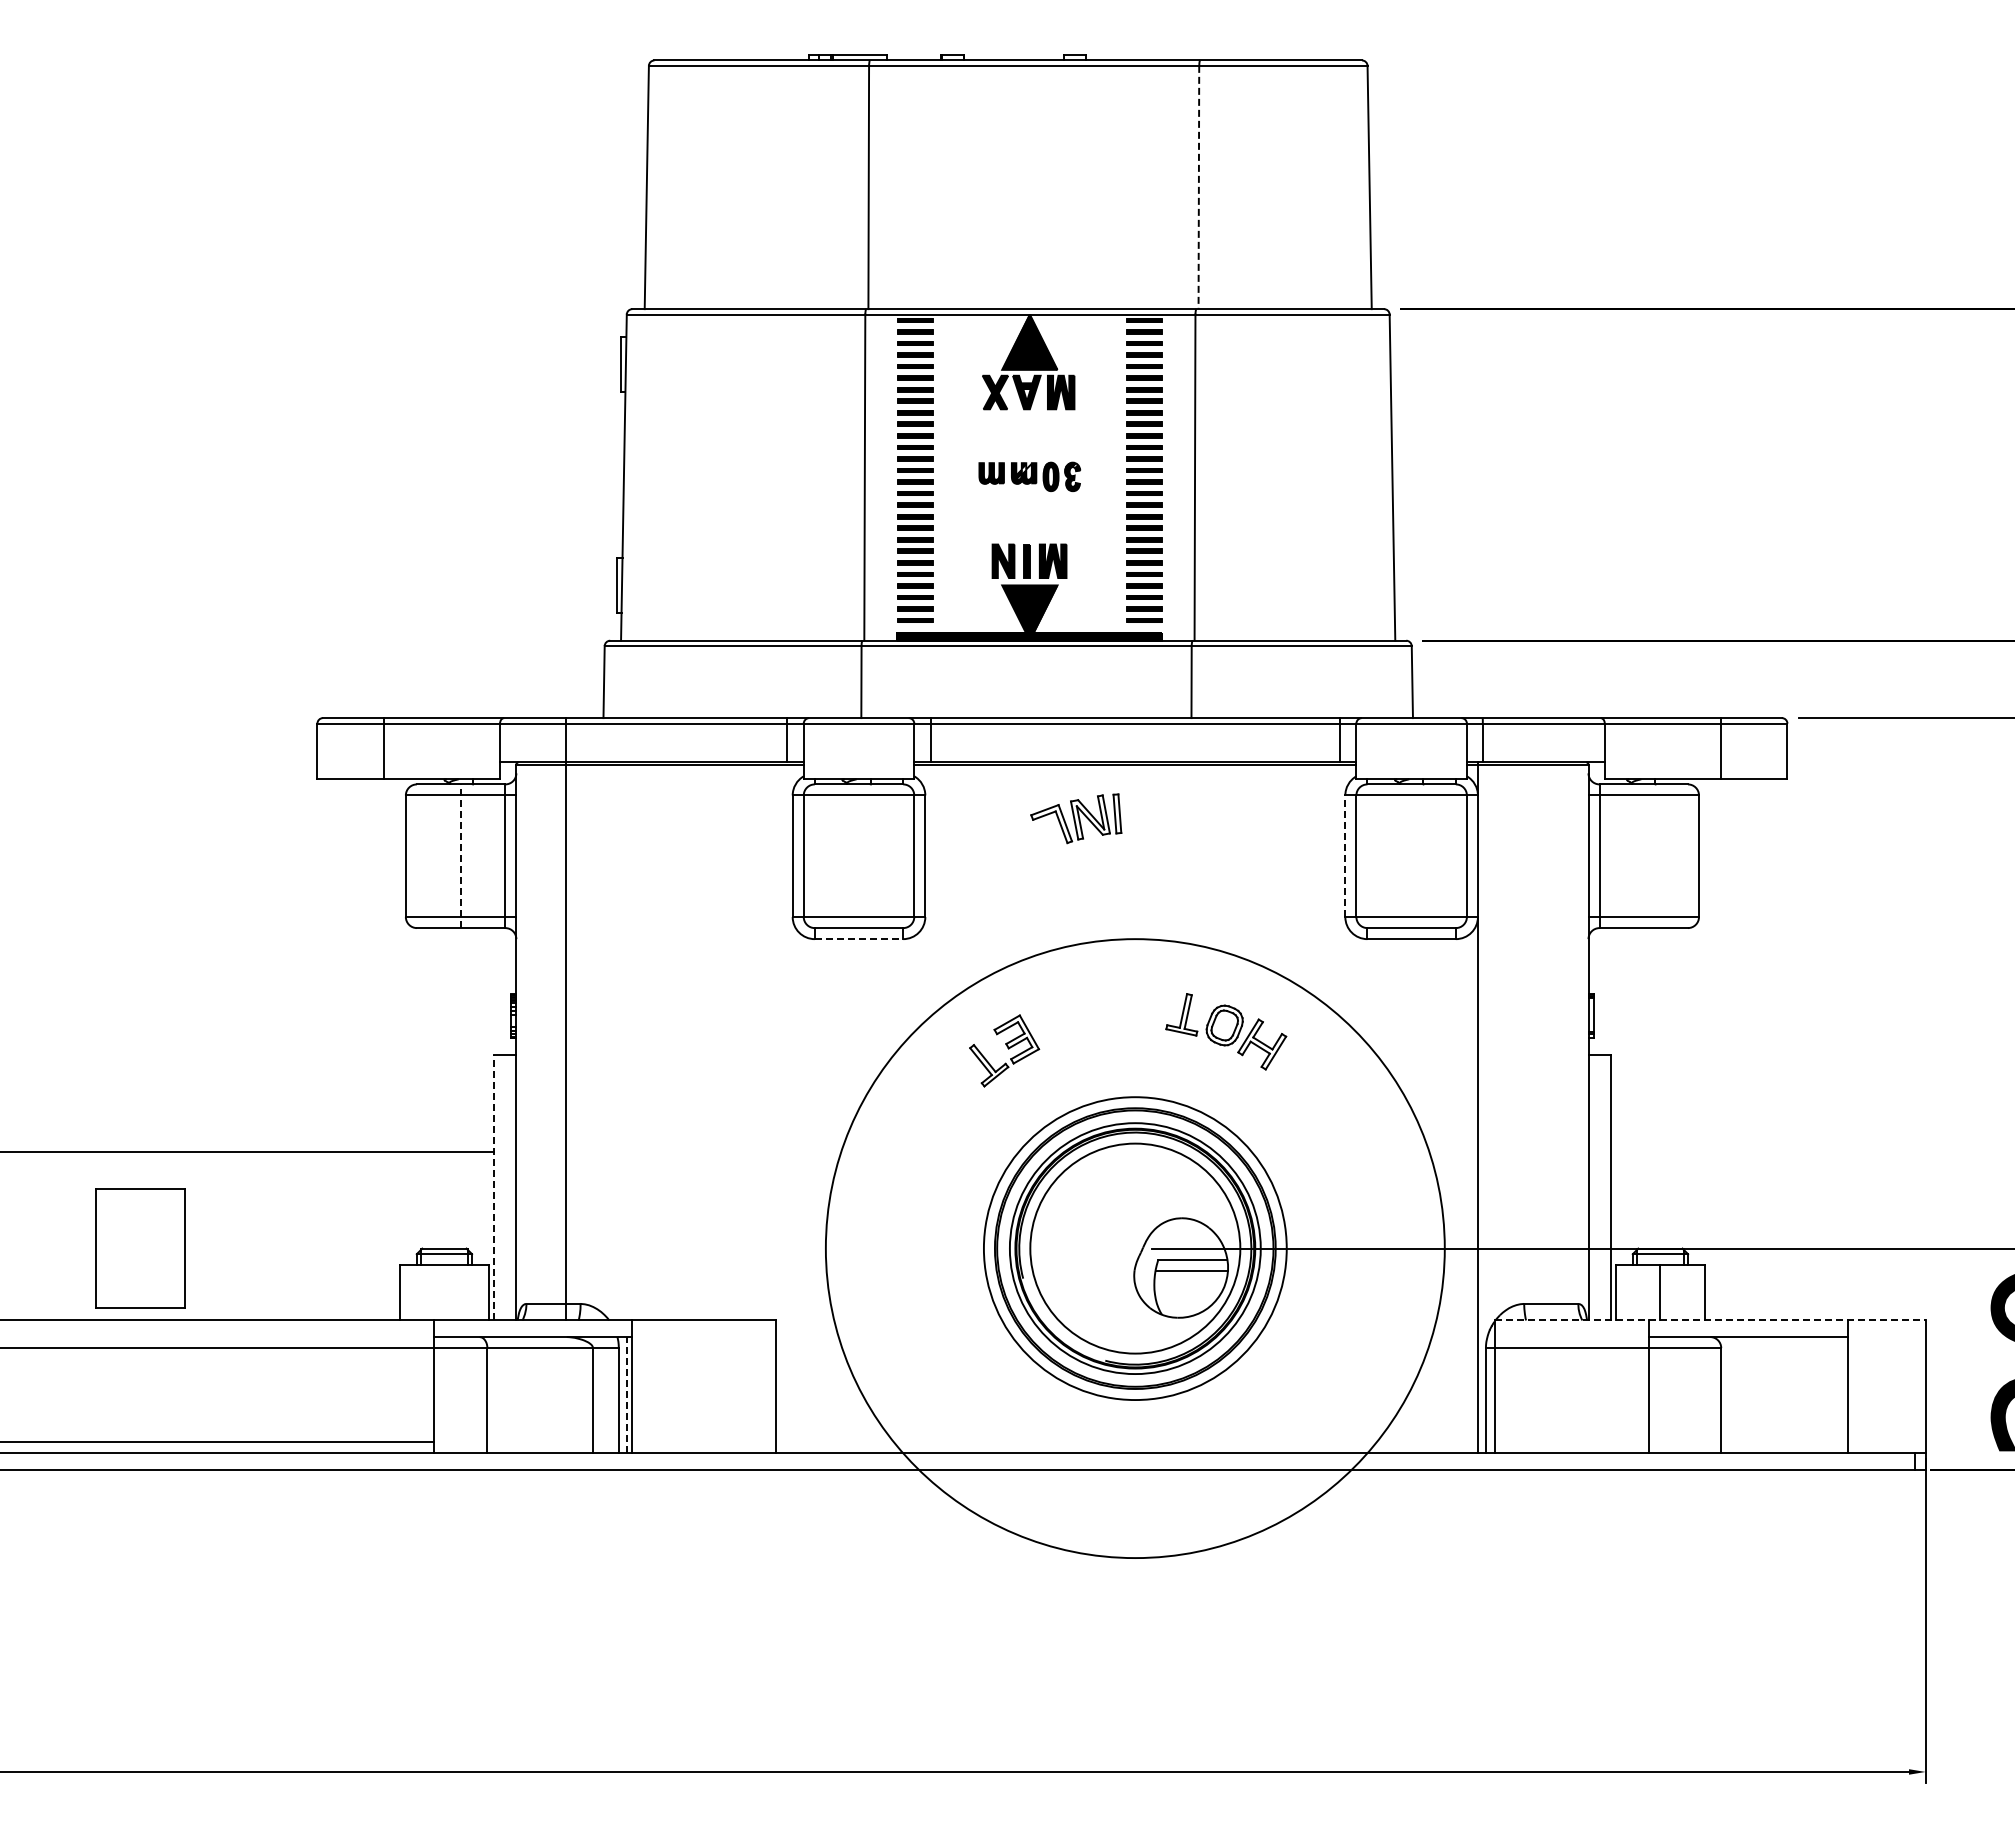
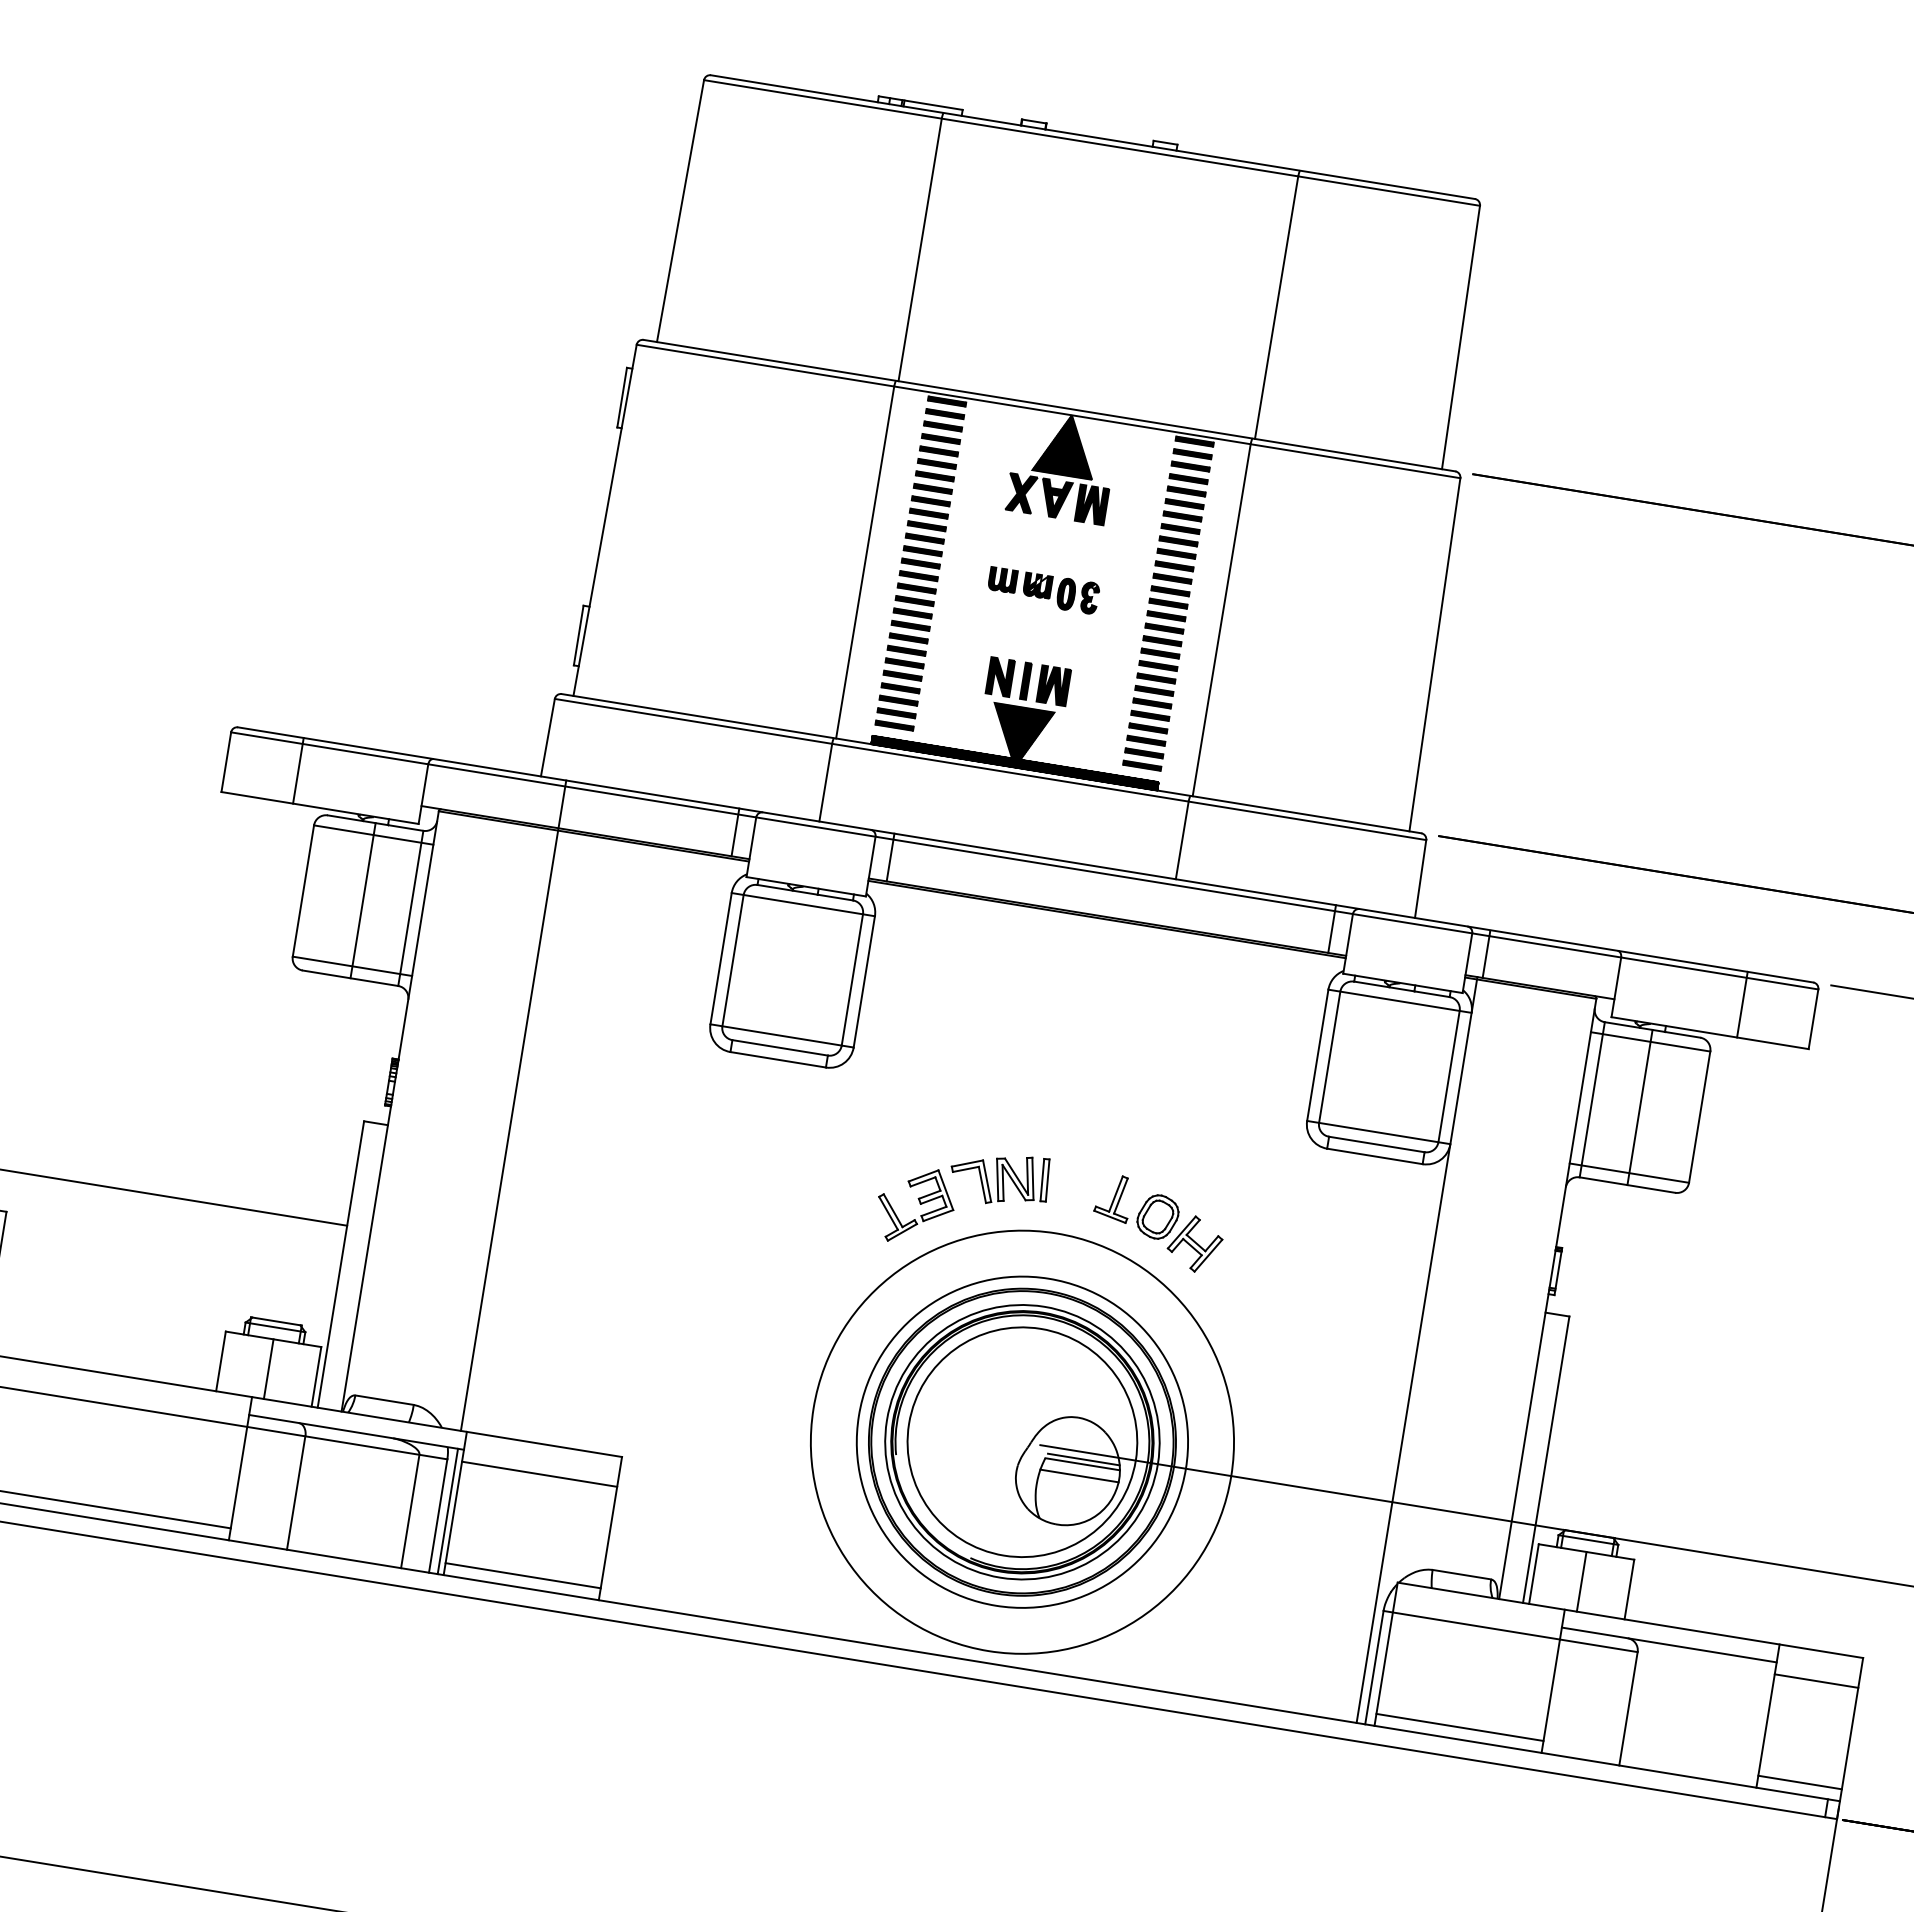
line: (1198, 187) -> (1276, 307), dashed -> solid
part: (1076, 818) -> (1000, 1178), moved
line: (461, 856) -> (363, 901), dashed -> solid
line: (1345, 856) -> (1317, 1055), dashed -> solid
line: (1643, 856) -> (1639, 1107), added
line: (859, 939) -> (778, 1060), dashed -> solid
line: (565, 1019) -> (513, 1105), moved
line: (494, 1187) -> (341, 1264), dashed -> solid
circle: (1134, 1248) -> (1021, 1441), size x0.62
line: (1193, 1255) -> (1084, 1459), added
line: (444, 1292) -> (268, 1368), added
line: (1710, 1320) -> (1630, 1620), dashed -> solid
line: (704, 1348) -> (539, 1474), added
line: (1886, 1348) -> (1816, 1681), added
line: (626, 1394) -> (447, 1510), dashed -> solid
line: (704, 1442) -> (523, 1576), added
line: (1571, 1442) -> (1459, 1727), added
line: (1886, 1442) -> (1799, 1782), added

